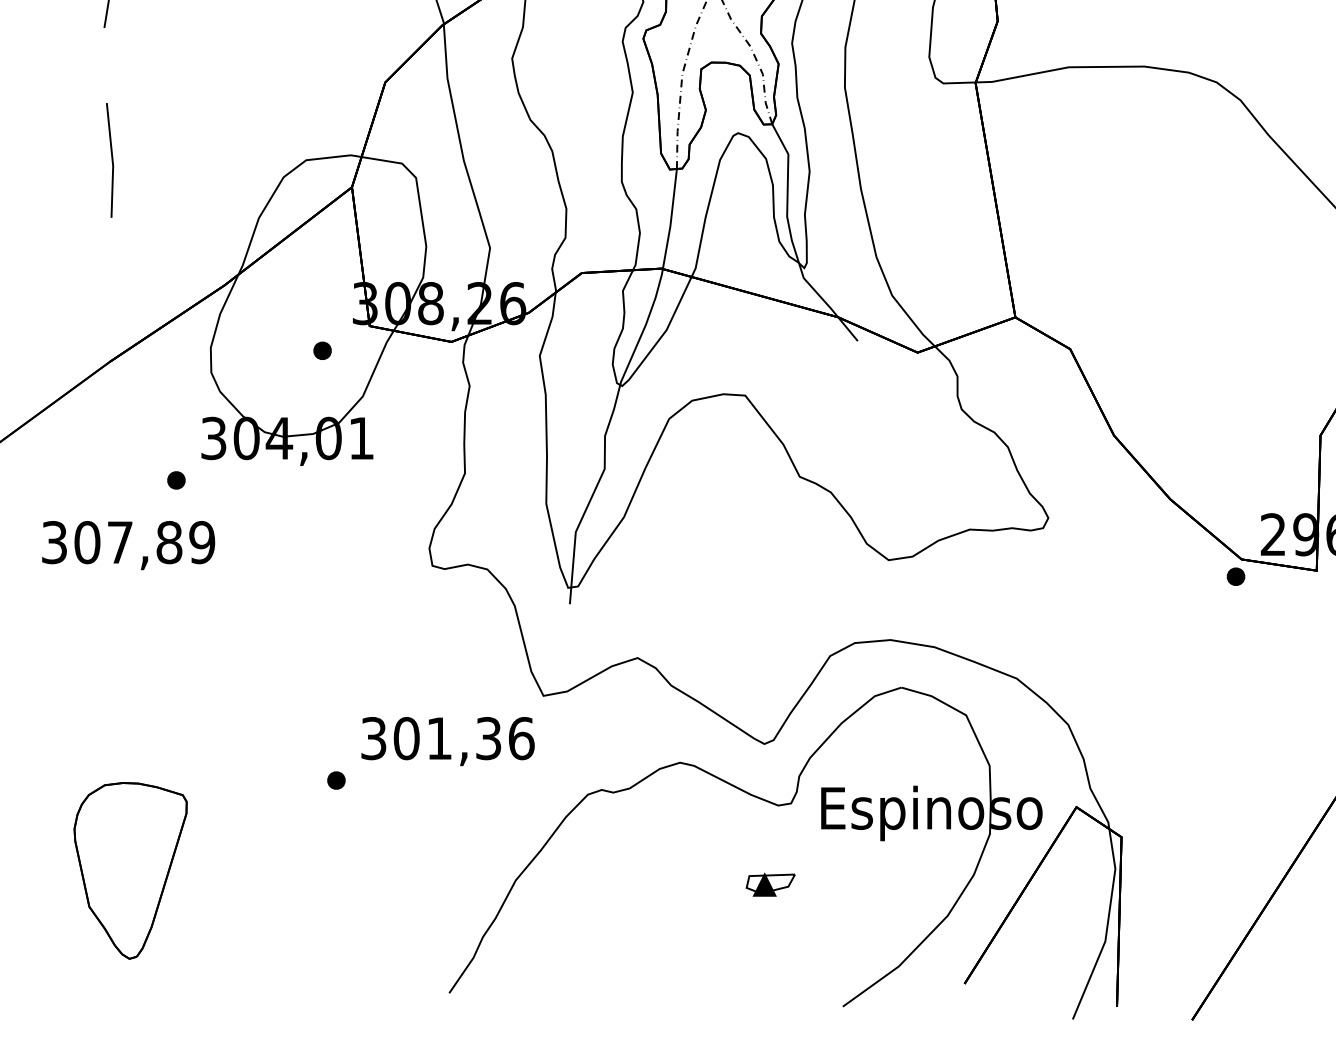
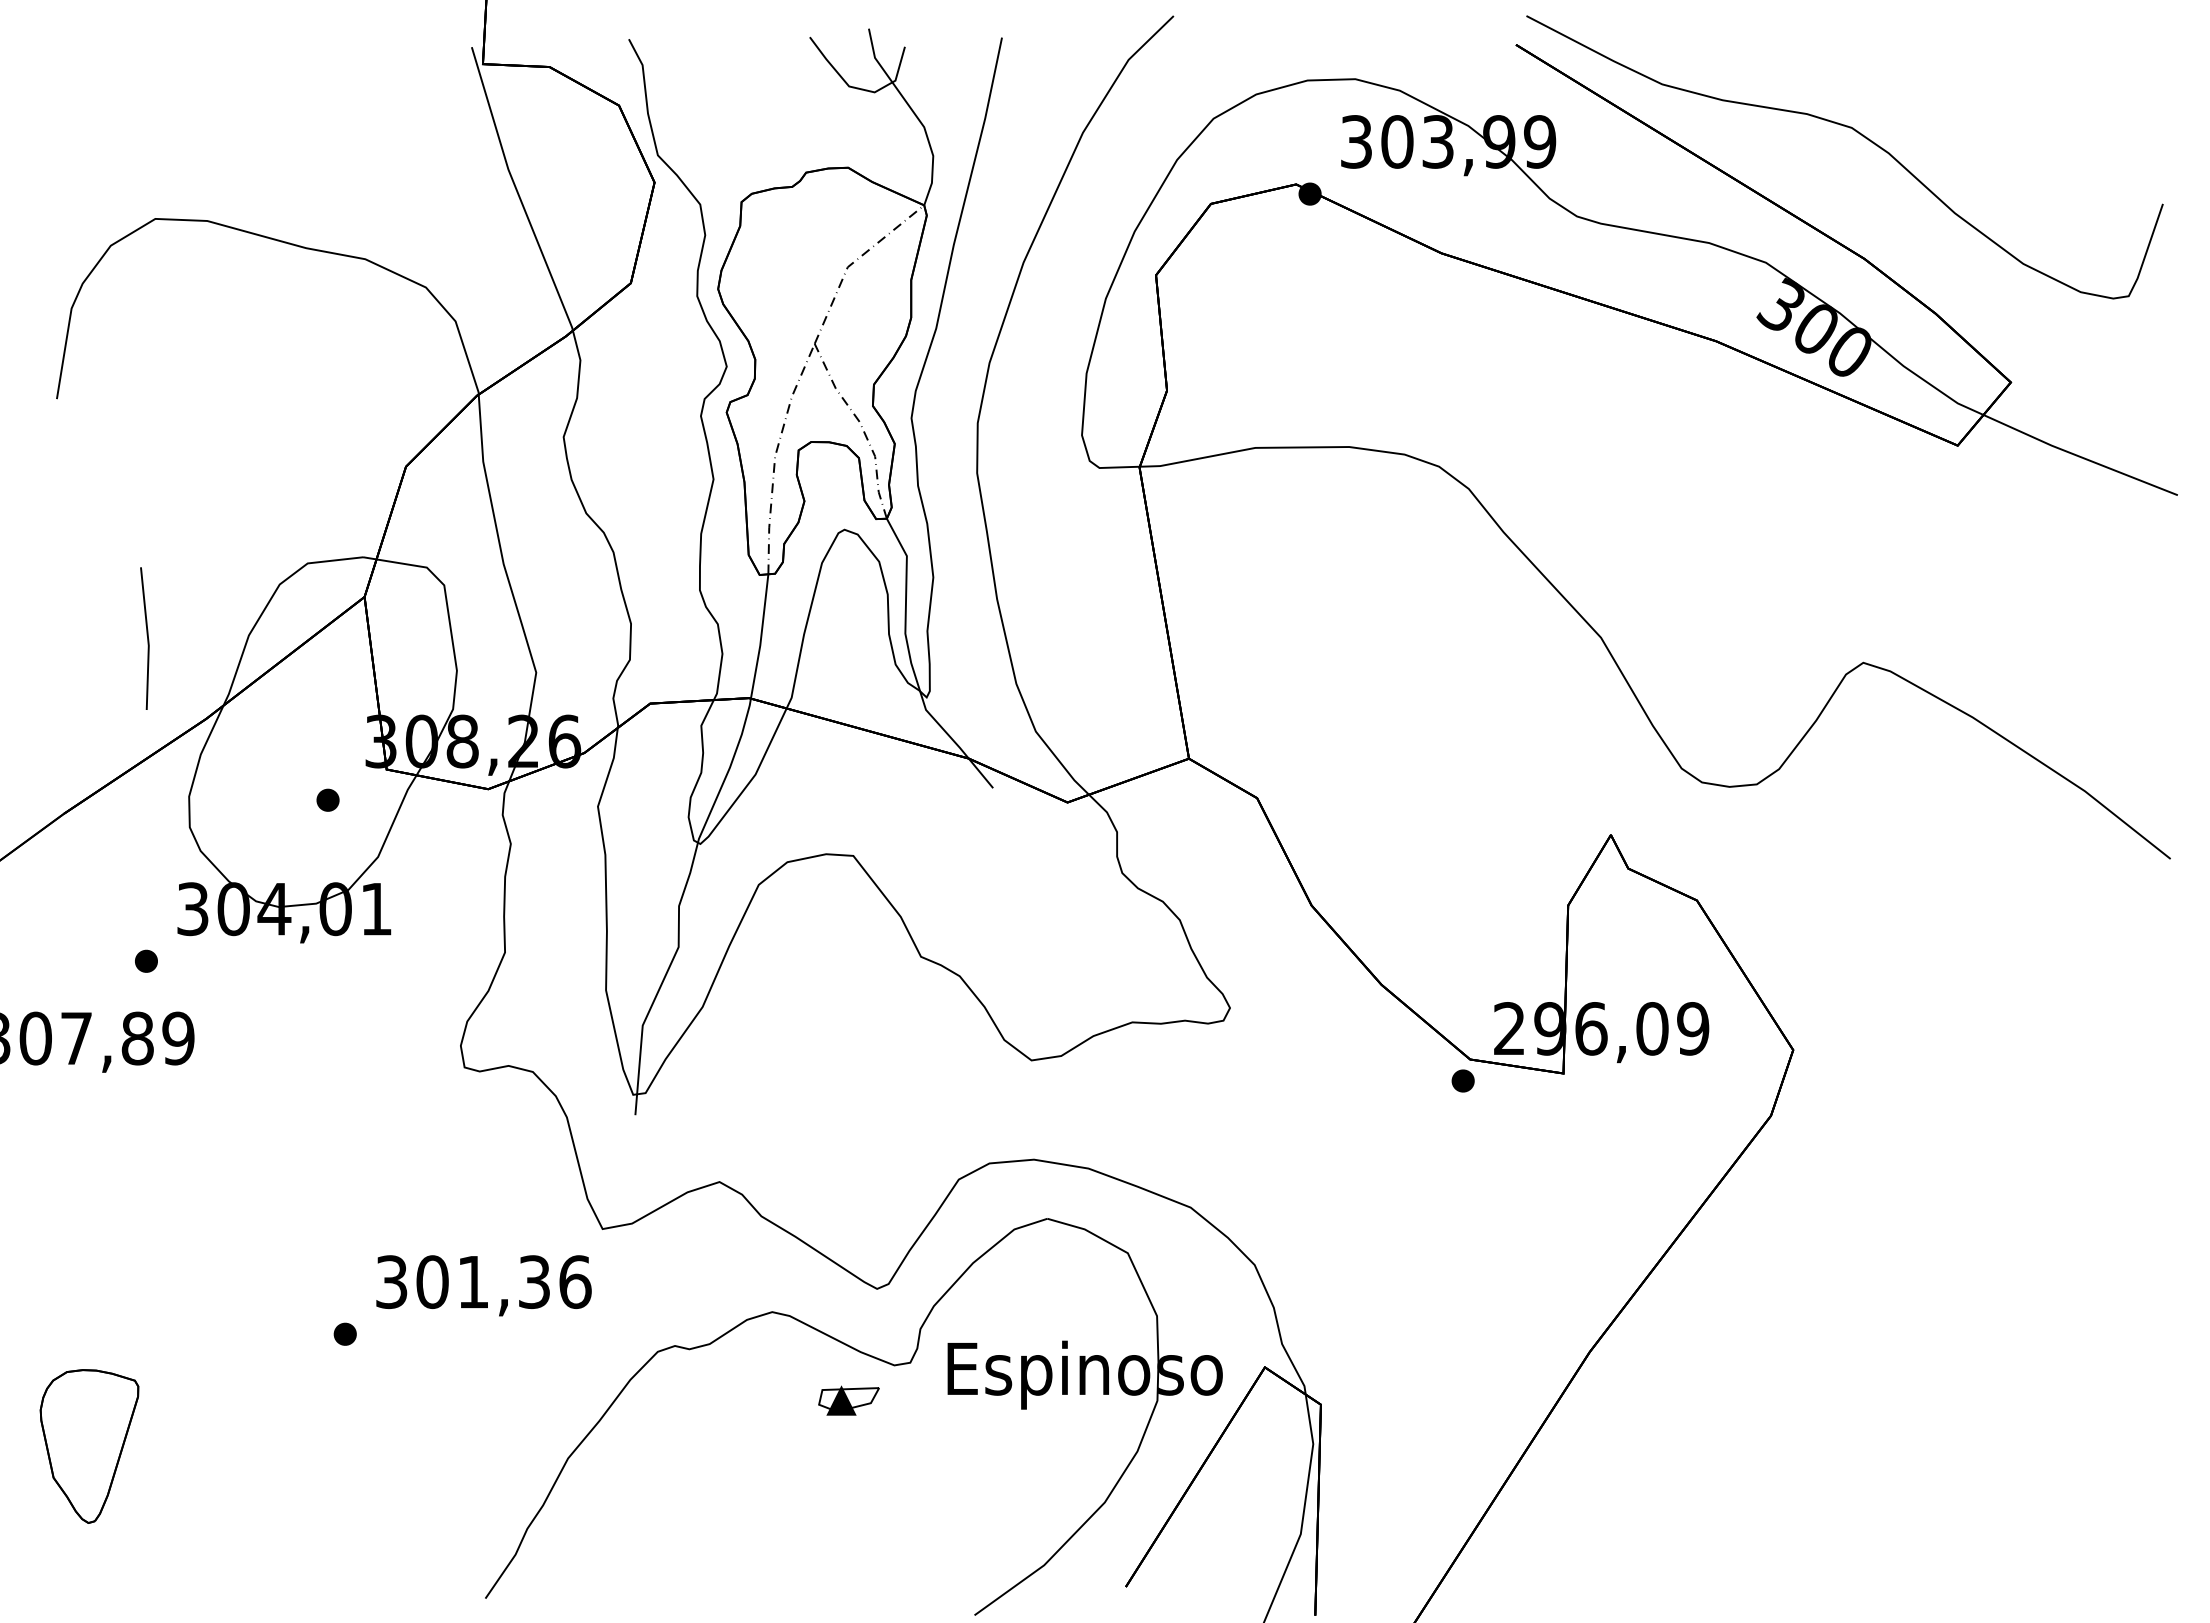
line: (112, 160) -> (147, 638), moved
part: (130, 870) -> (89, 1446), size x0.7
part: (770, 884) -> (848, 1400), moved

